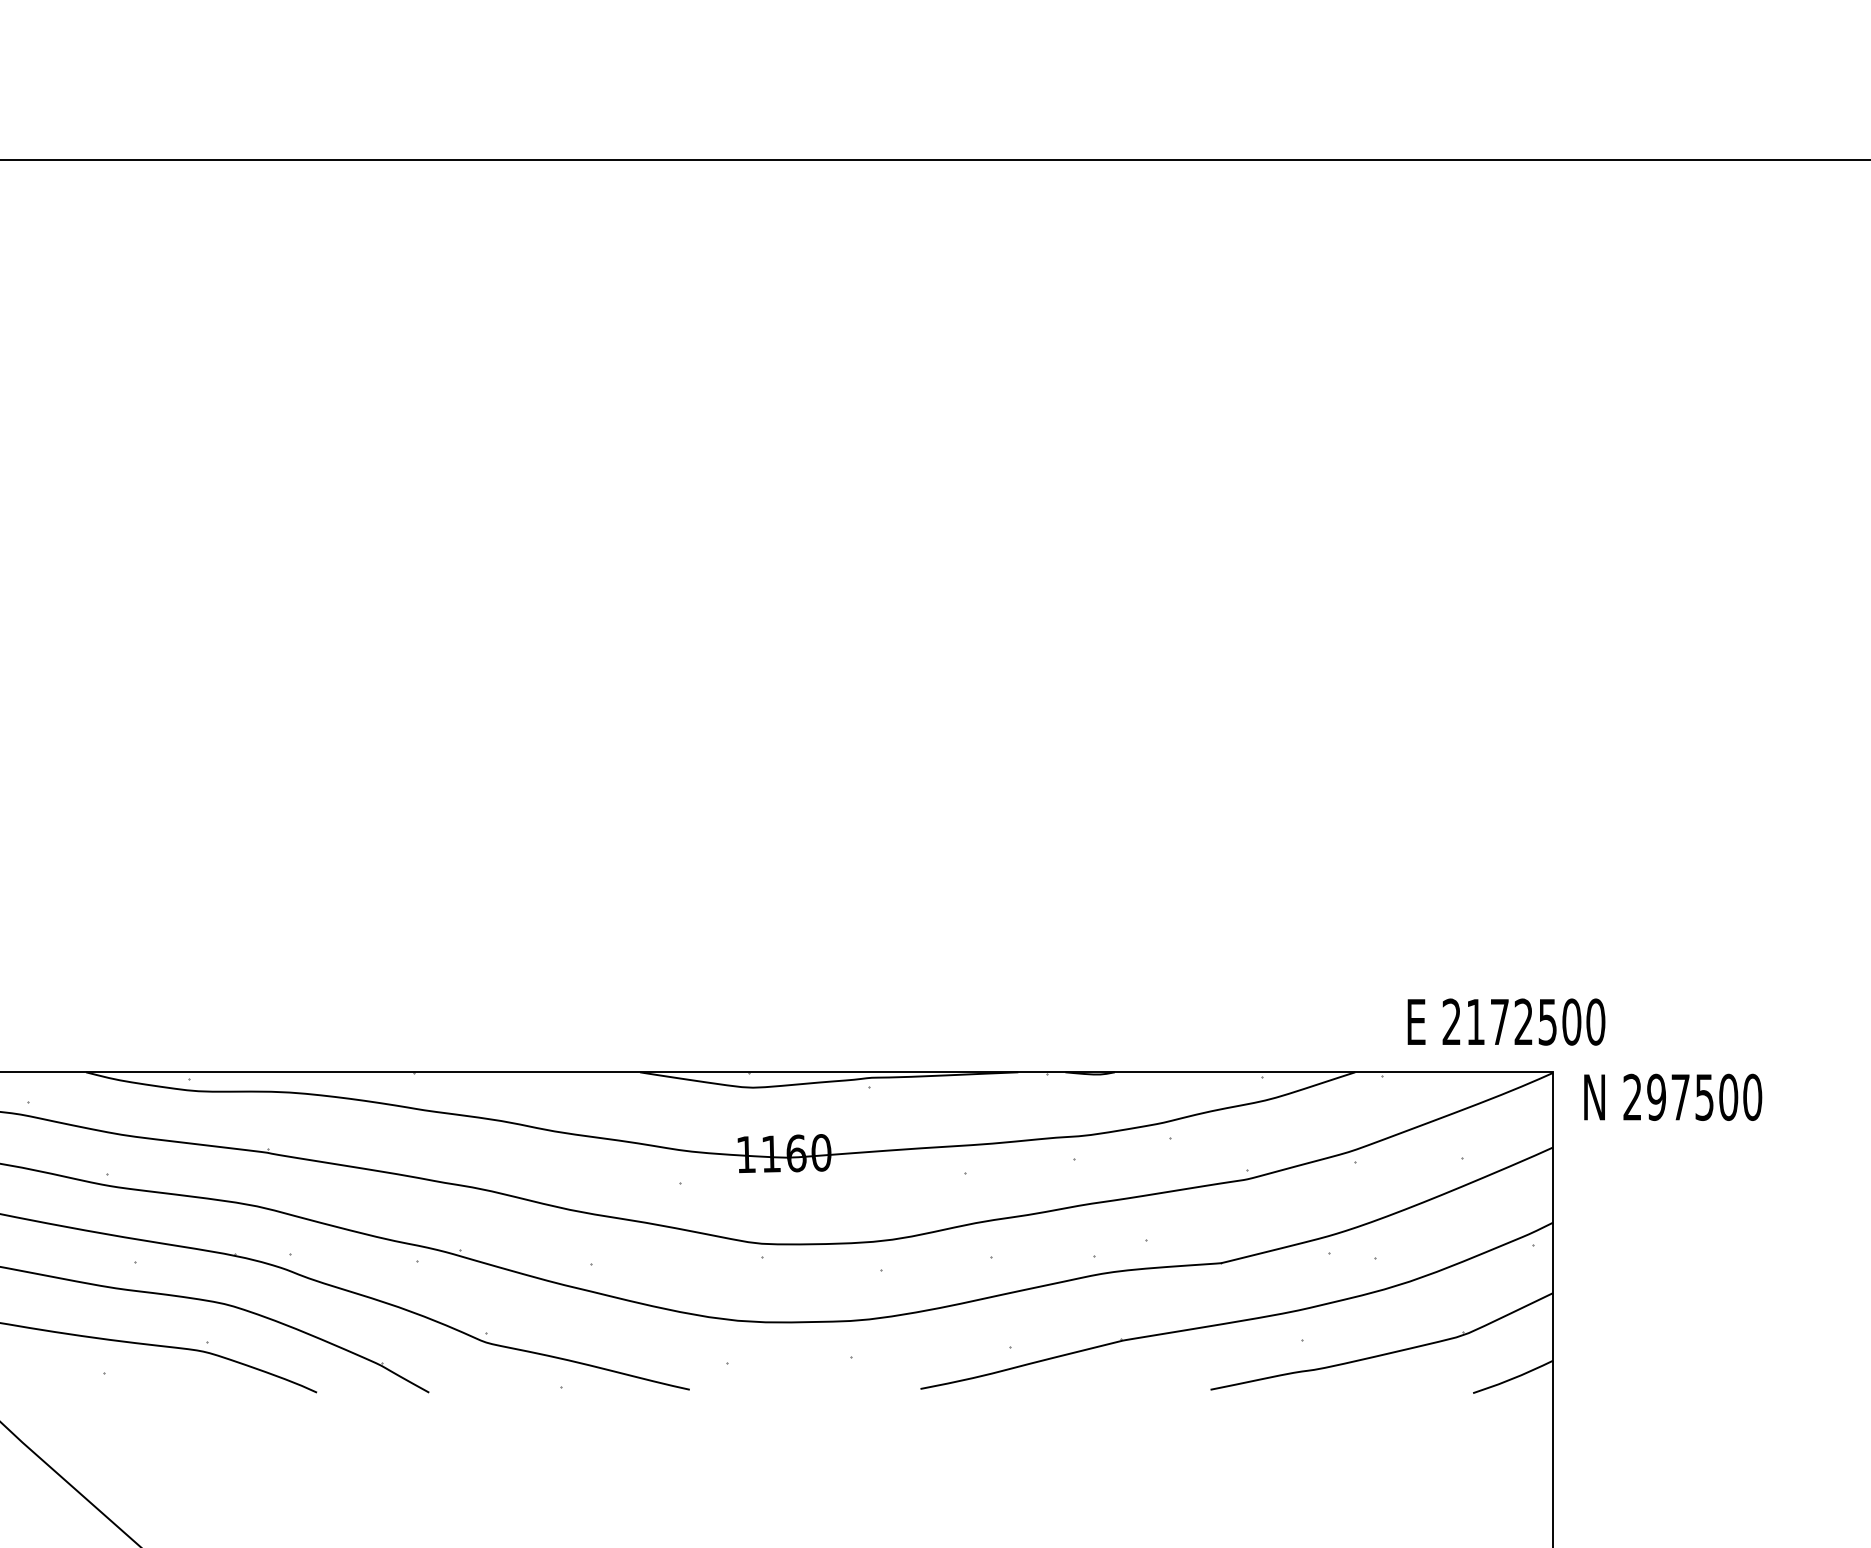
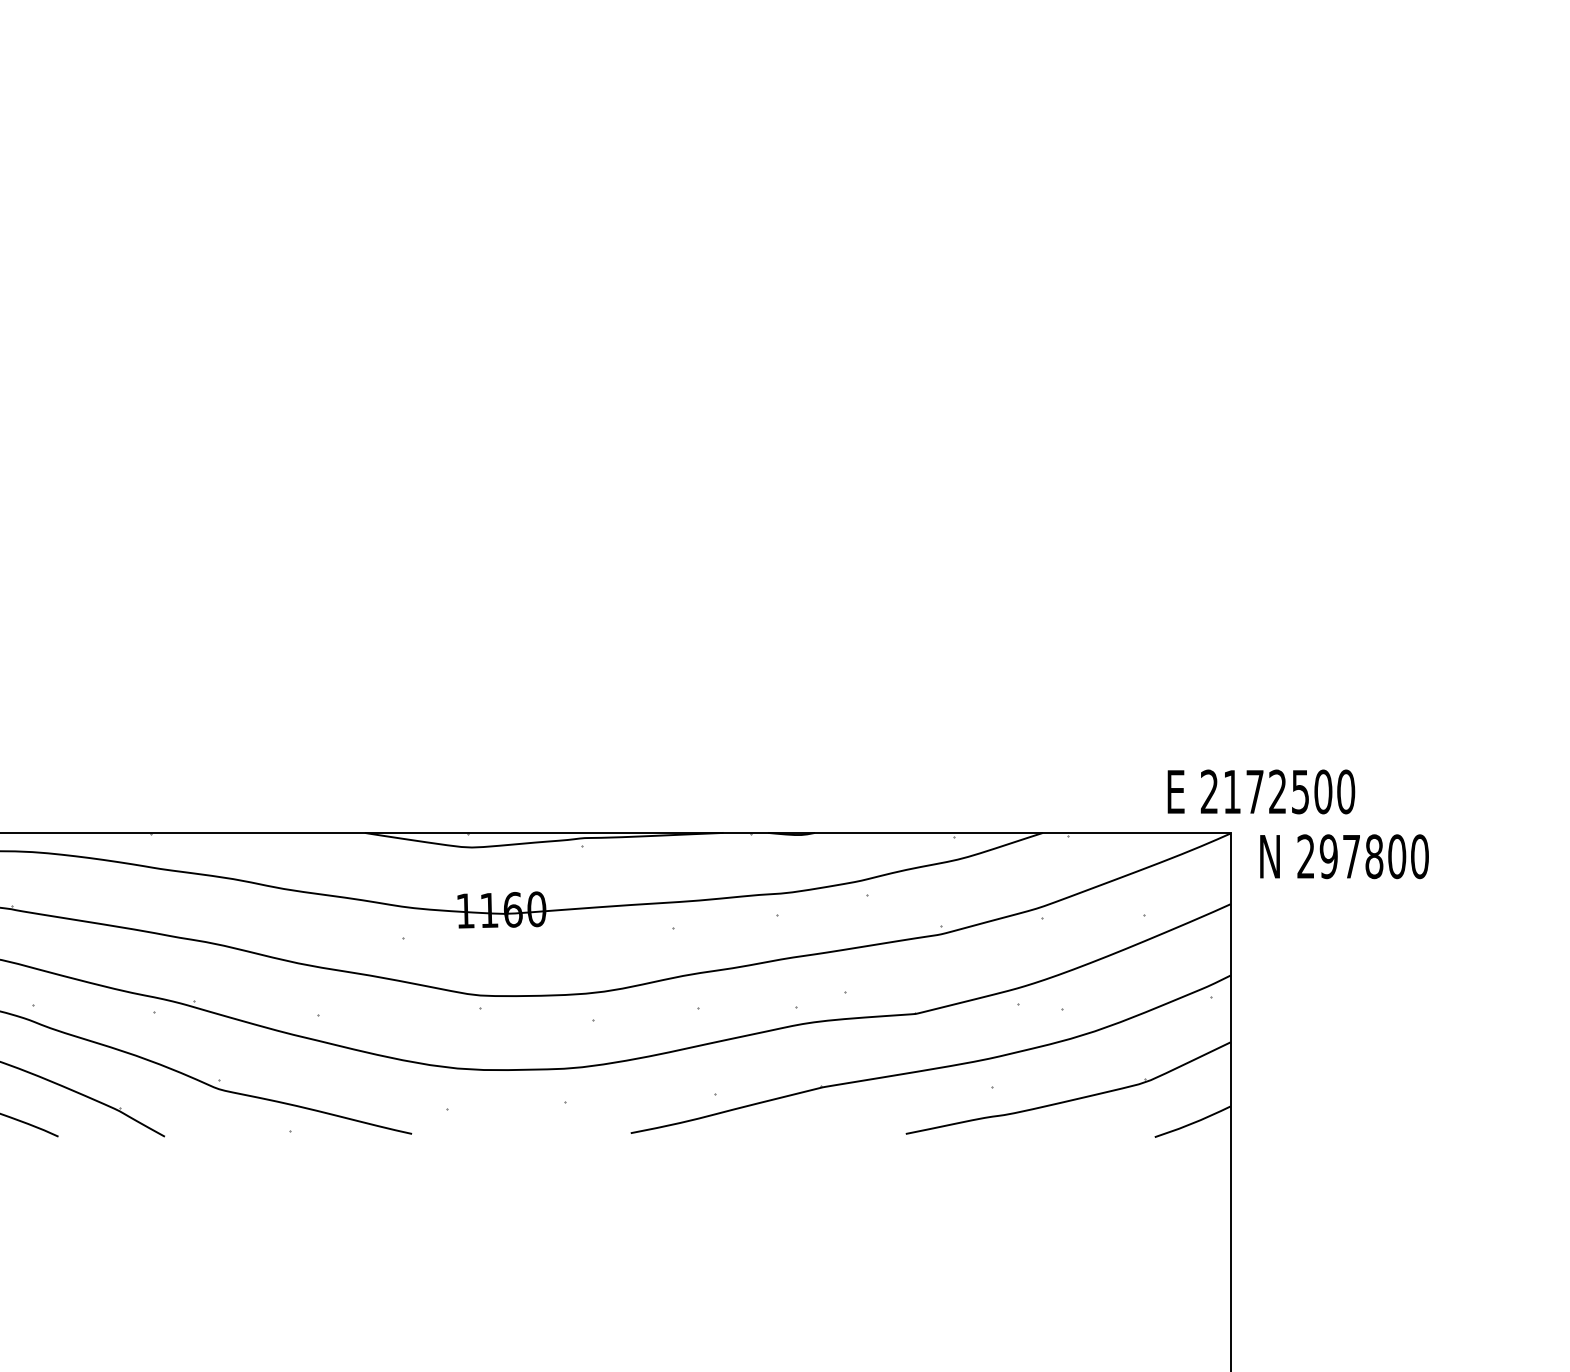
text: (1506, 1021) -> (1261, 791), moved
text: (1704, 1096) -> (1374, 855), 297500 -> 297800

